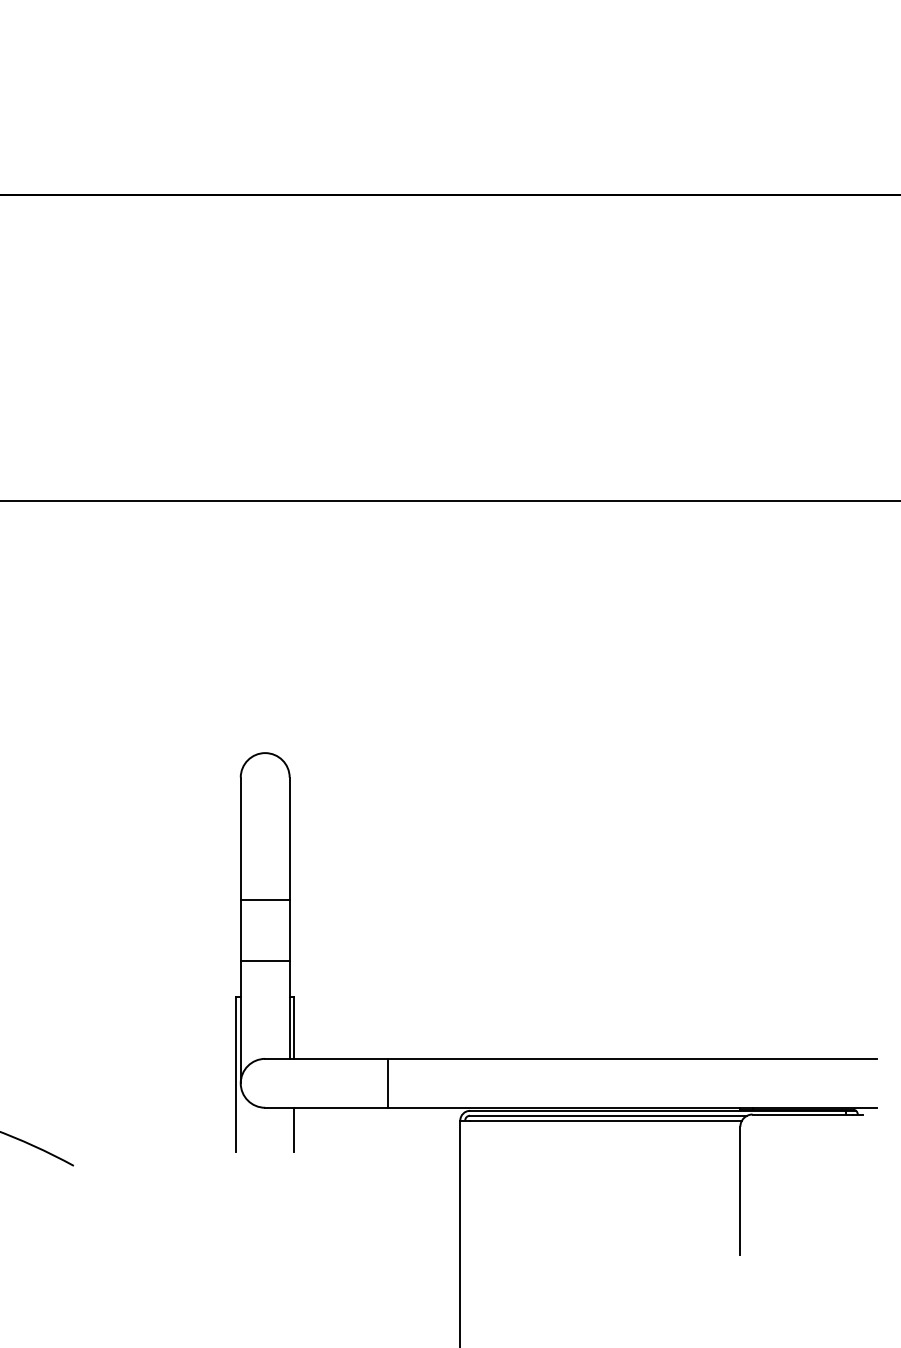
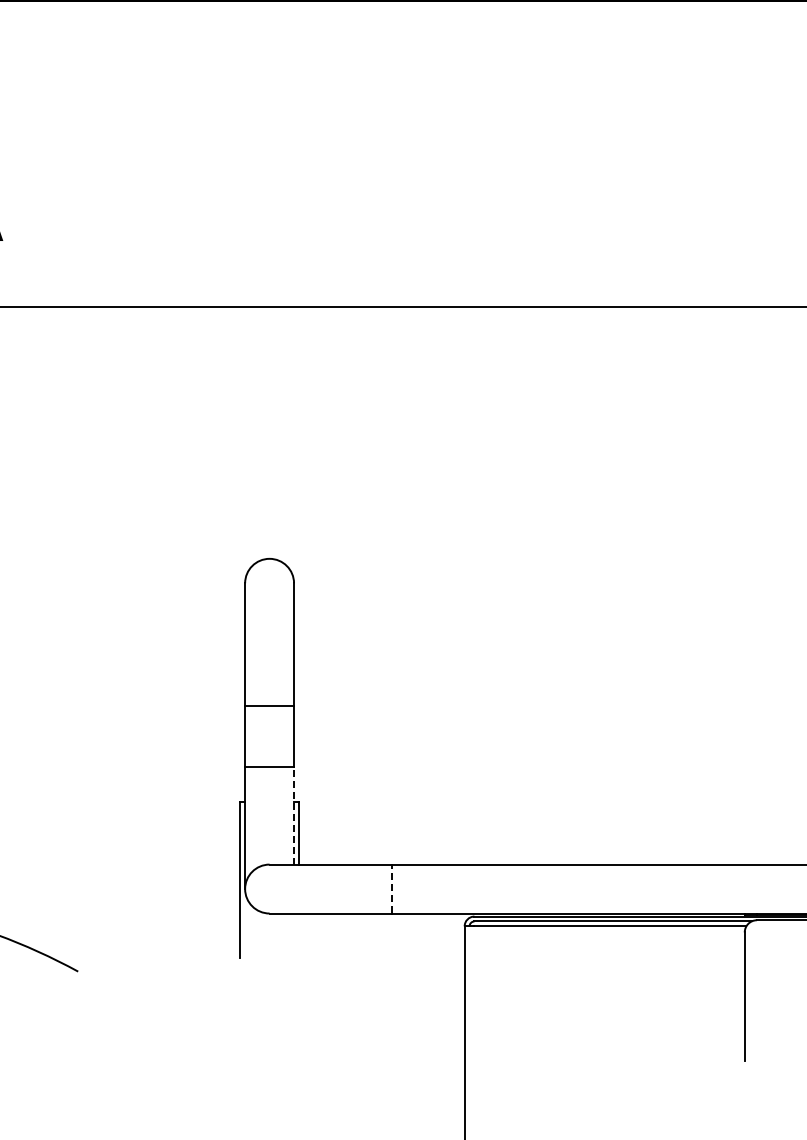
line: (289, 1009) -> (293, 815), solid -> dashed
line: (387, 1082) -> (391, 888), solid -> dashed
line: (294, 1129) -> (298, 935), removed

